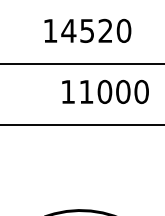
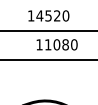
text: (123, 91) -> (65, 44), 11000 -> 11080

